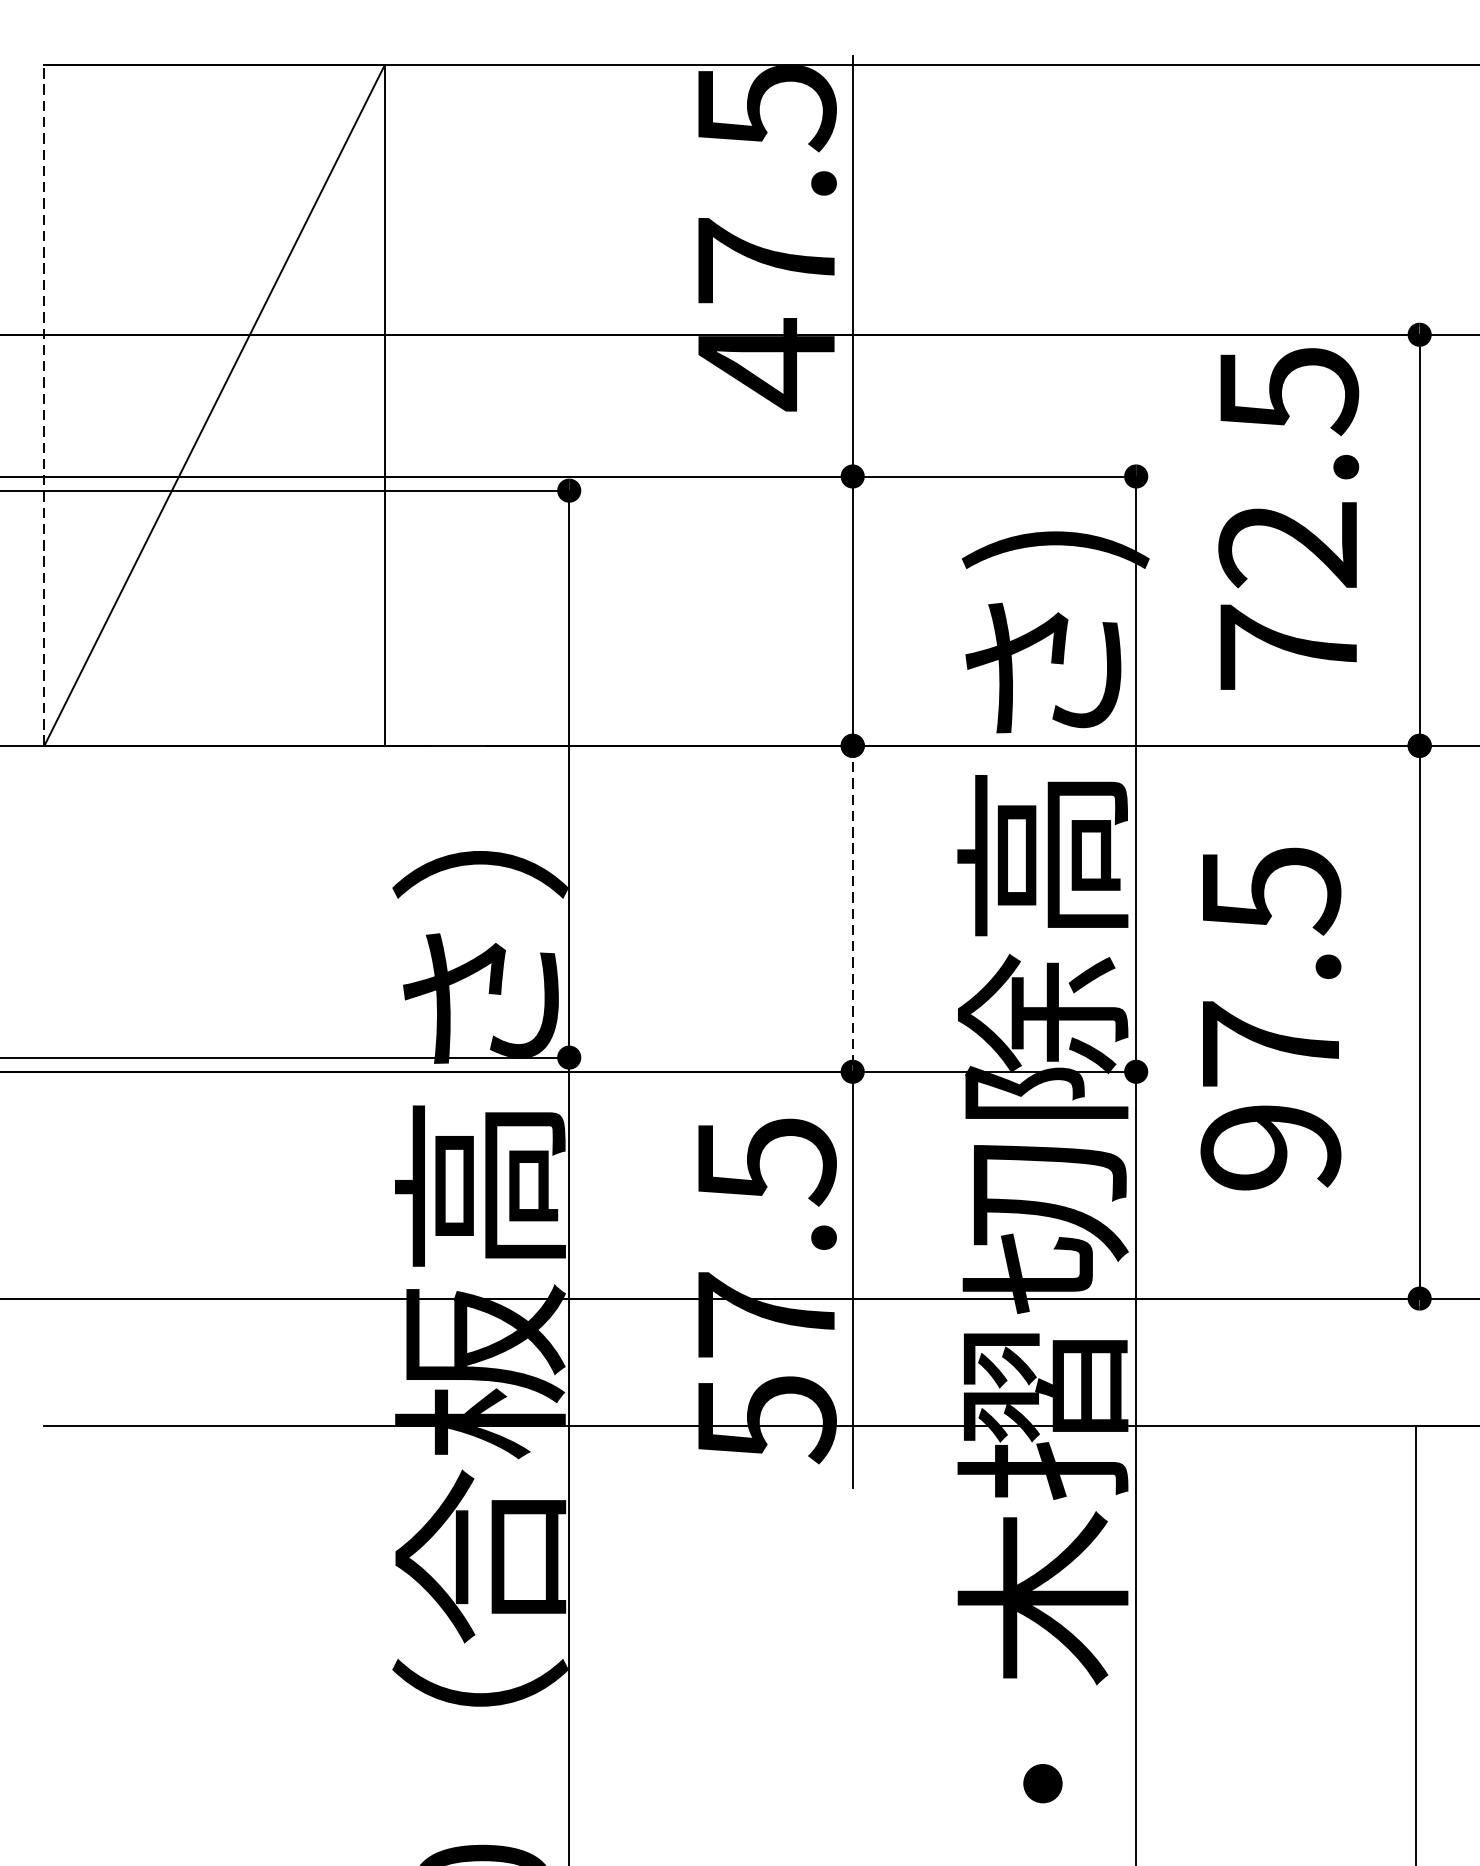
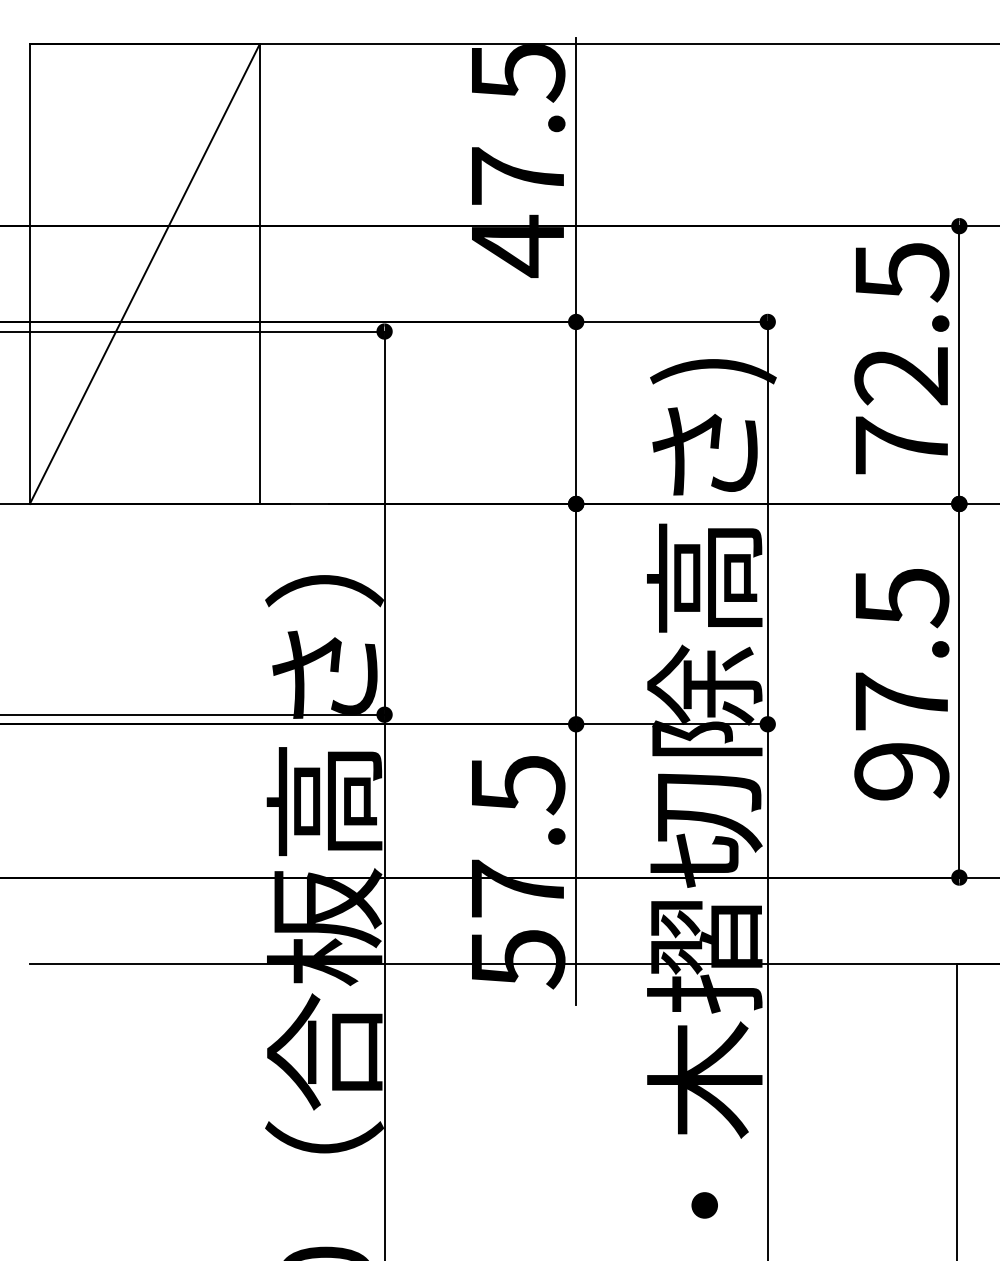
line: (43, 406) -> (29, 274), dashed -> solid
text: (1288, 518) -> (901, 358), moved
line: (853, 909) -> (576, 614), dashed -> solid
text: (1270, 1018) -> (901, 684), moved

